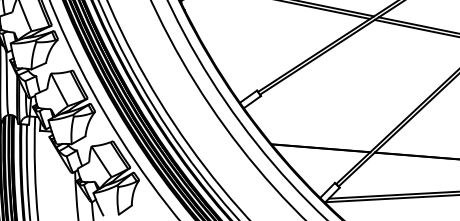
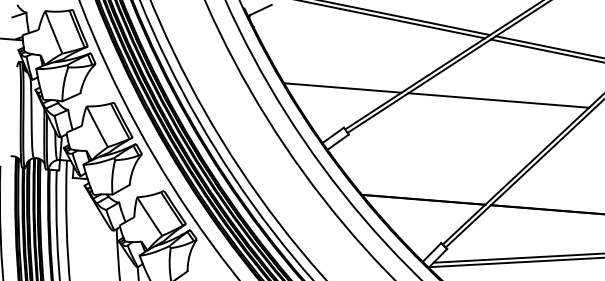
line: (255, 58) -> (342, 87), added
line: (380, 68) -> (498, 100), added

